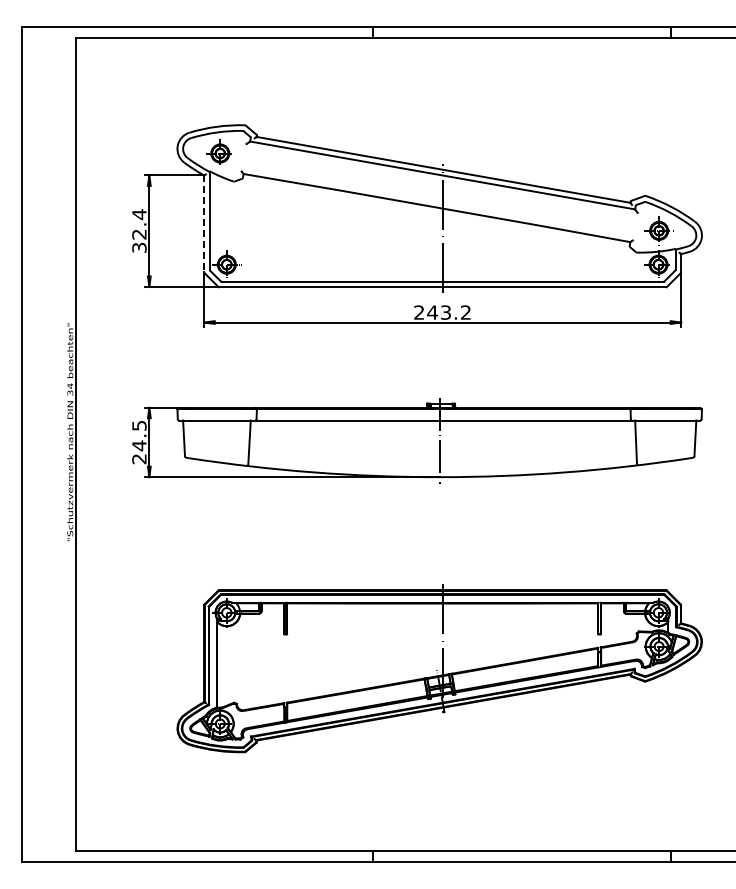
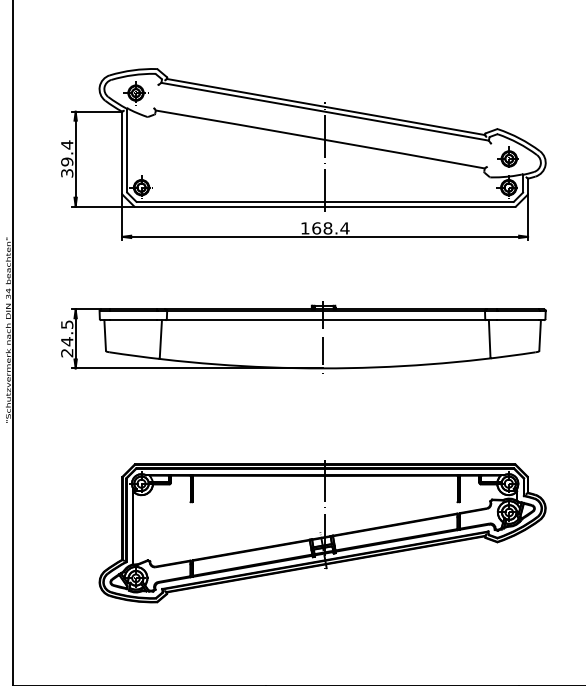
line: (204, 224) -> (122, 153), dashed -> solid
text: (139, 234) -> (67, 161), 32.4 -> 39.4
text: (442, 312) -> (325, 228), 243.2 -> 168.4

